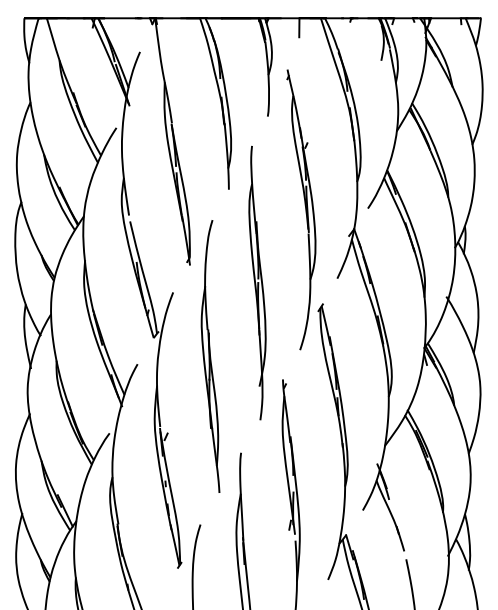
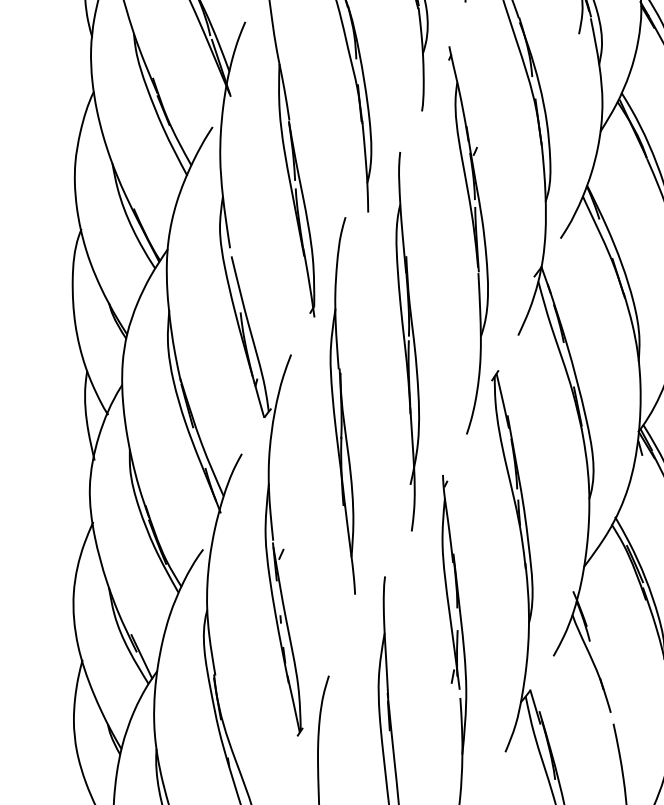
part: (210, 356) -> (342, 405), moved

